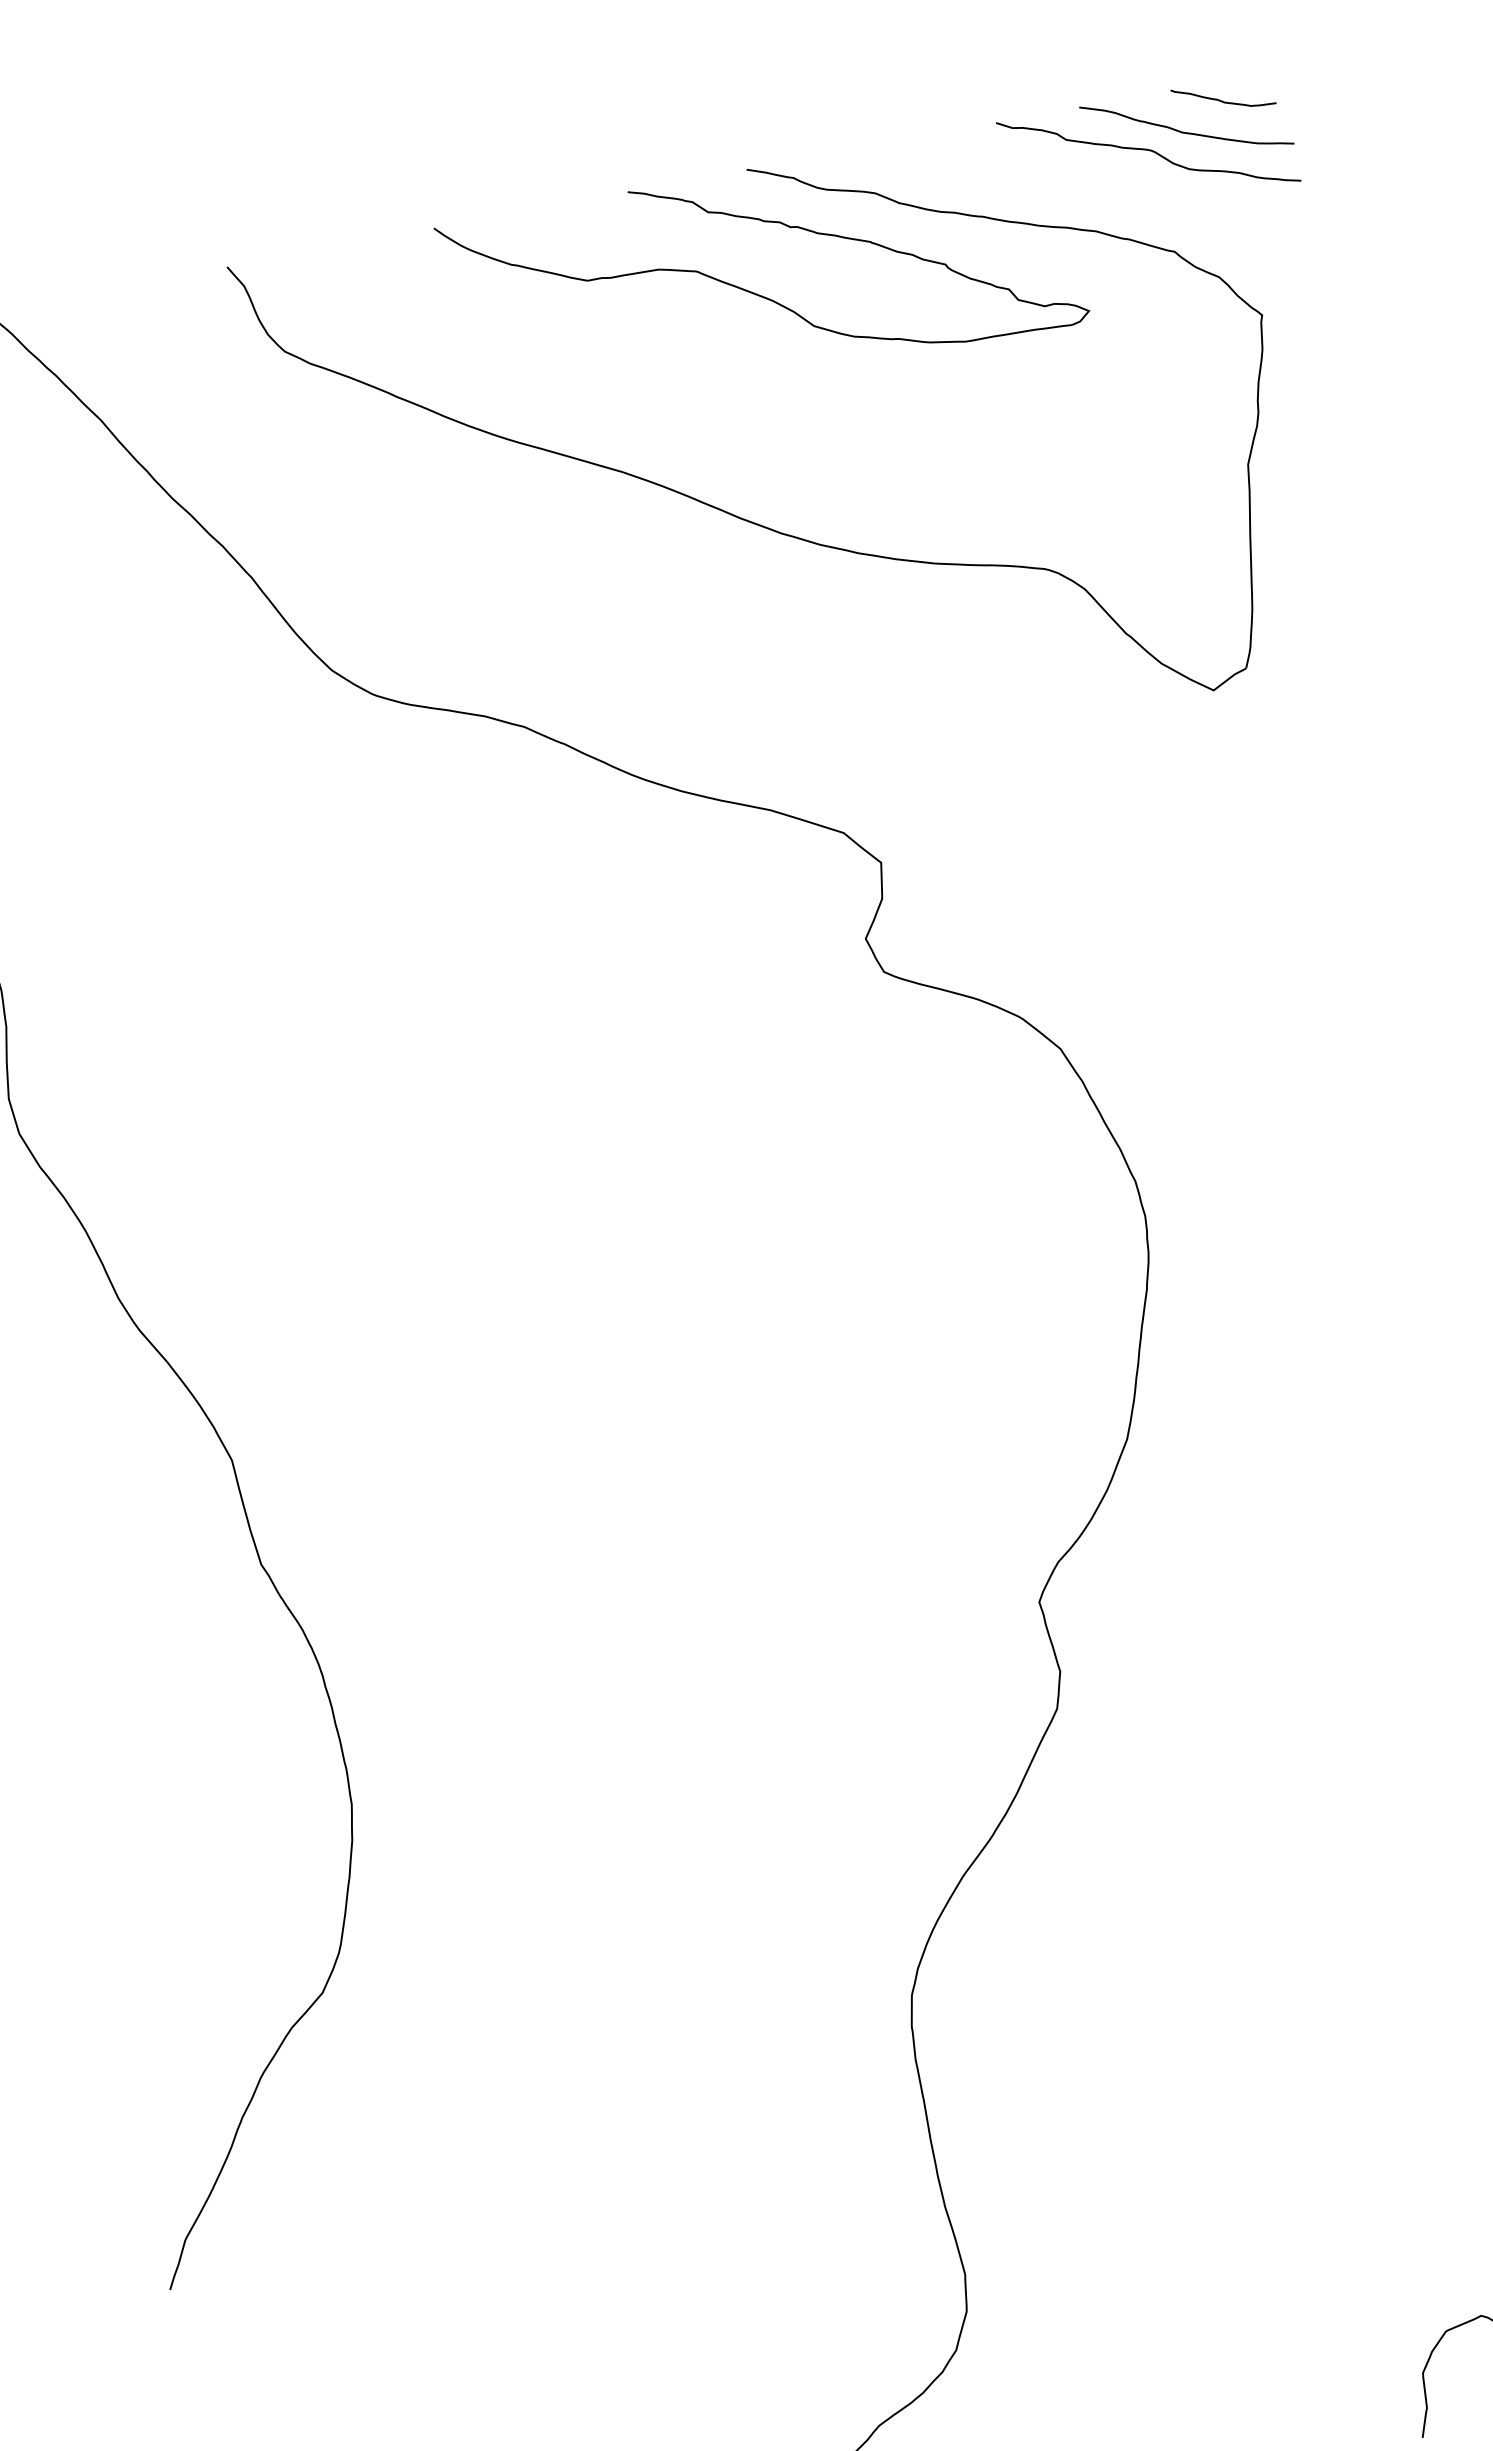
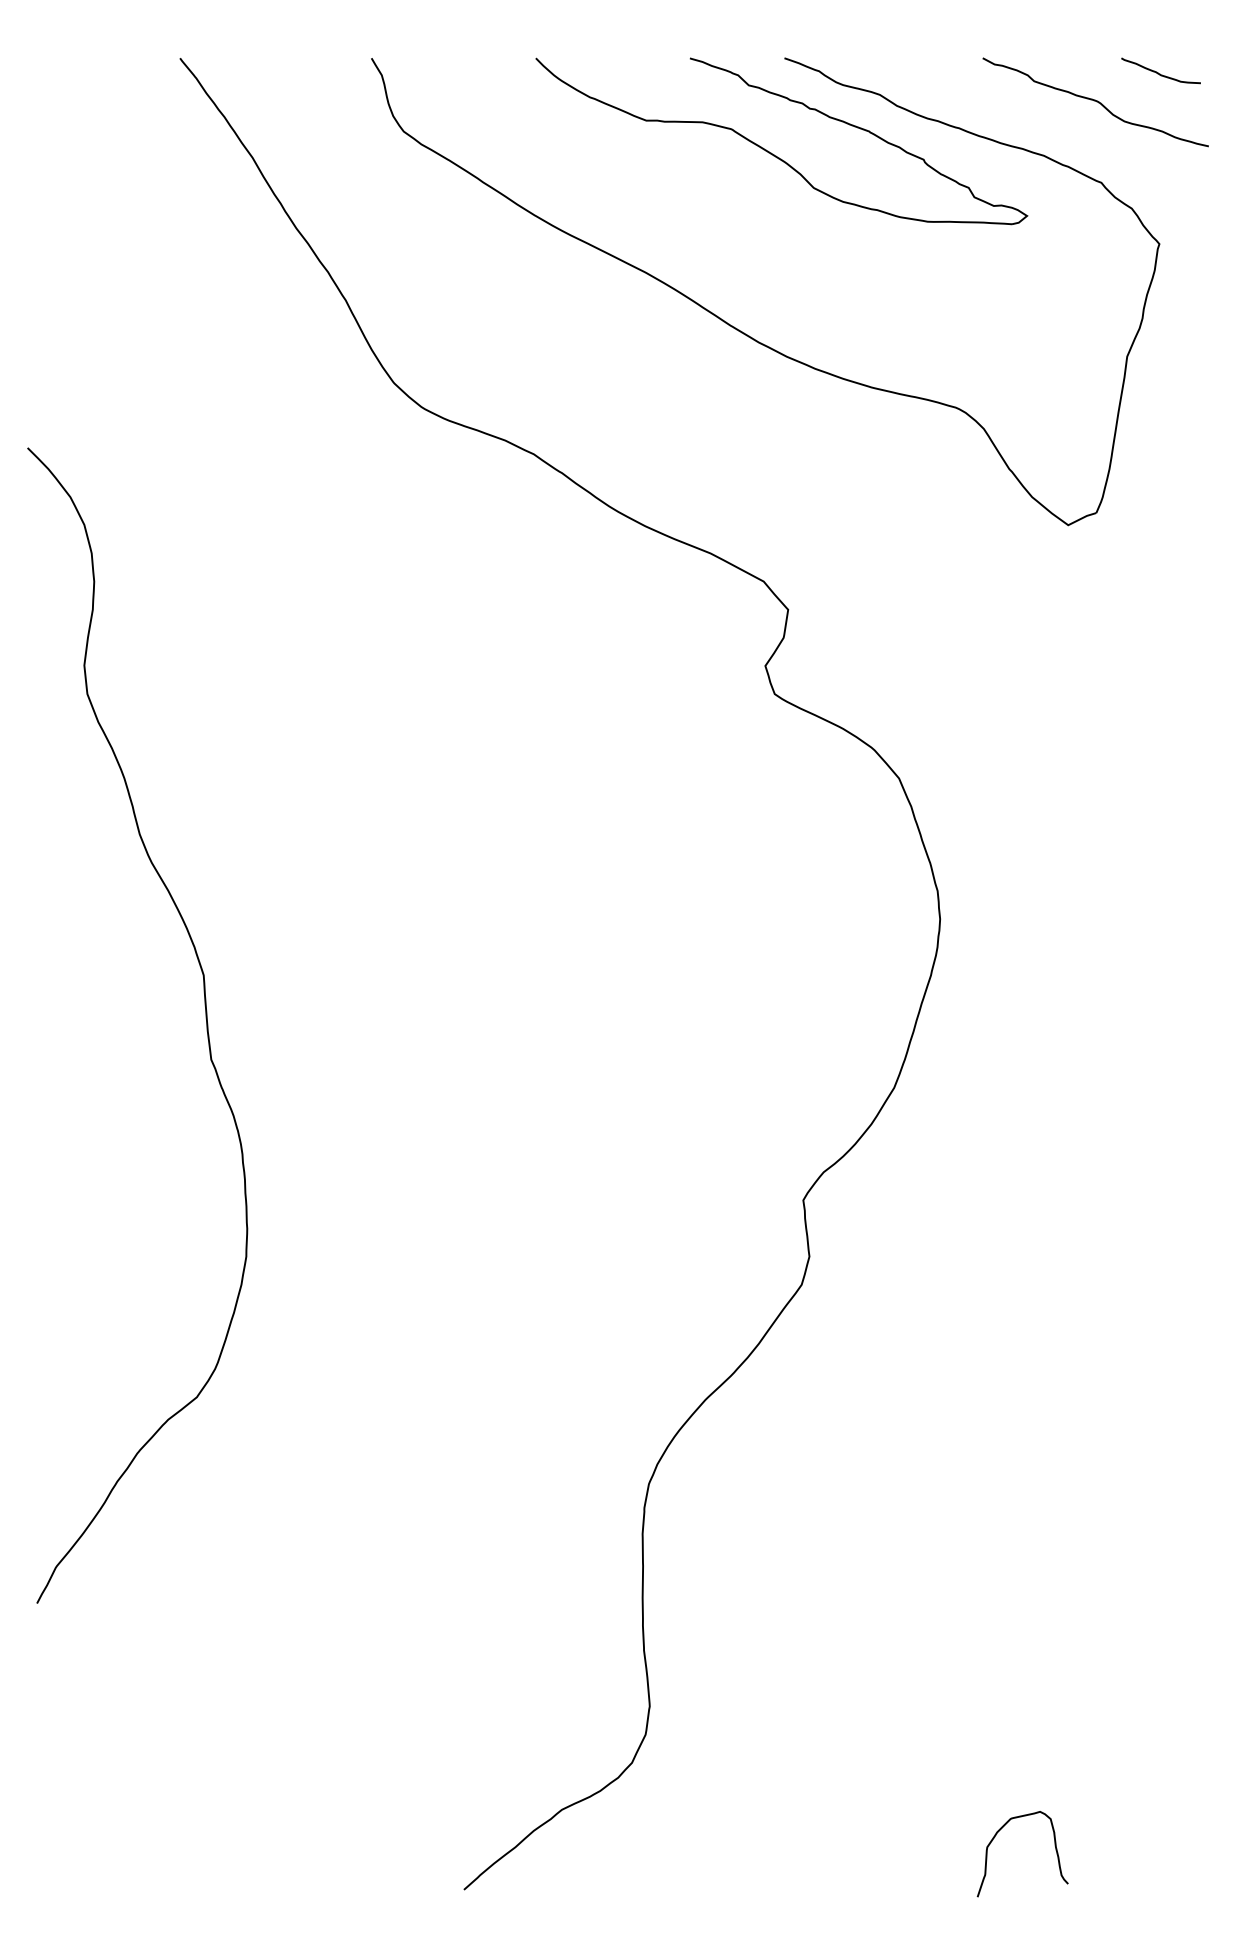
curve: (1183, 131) -> (1125, 91), removed

